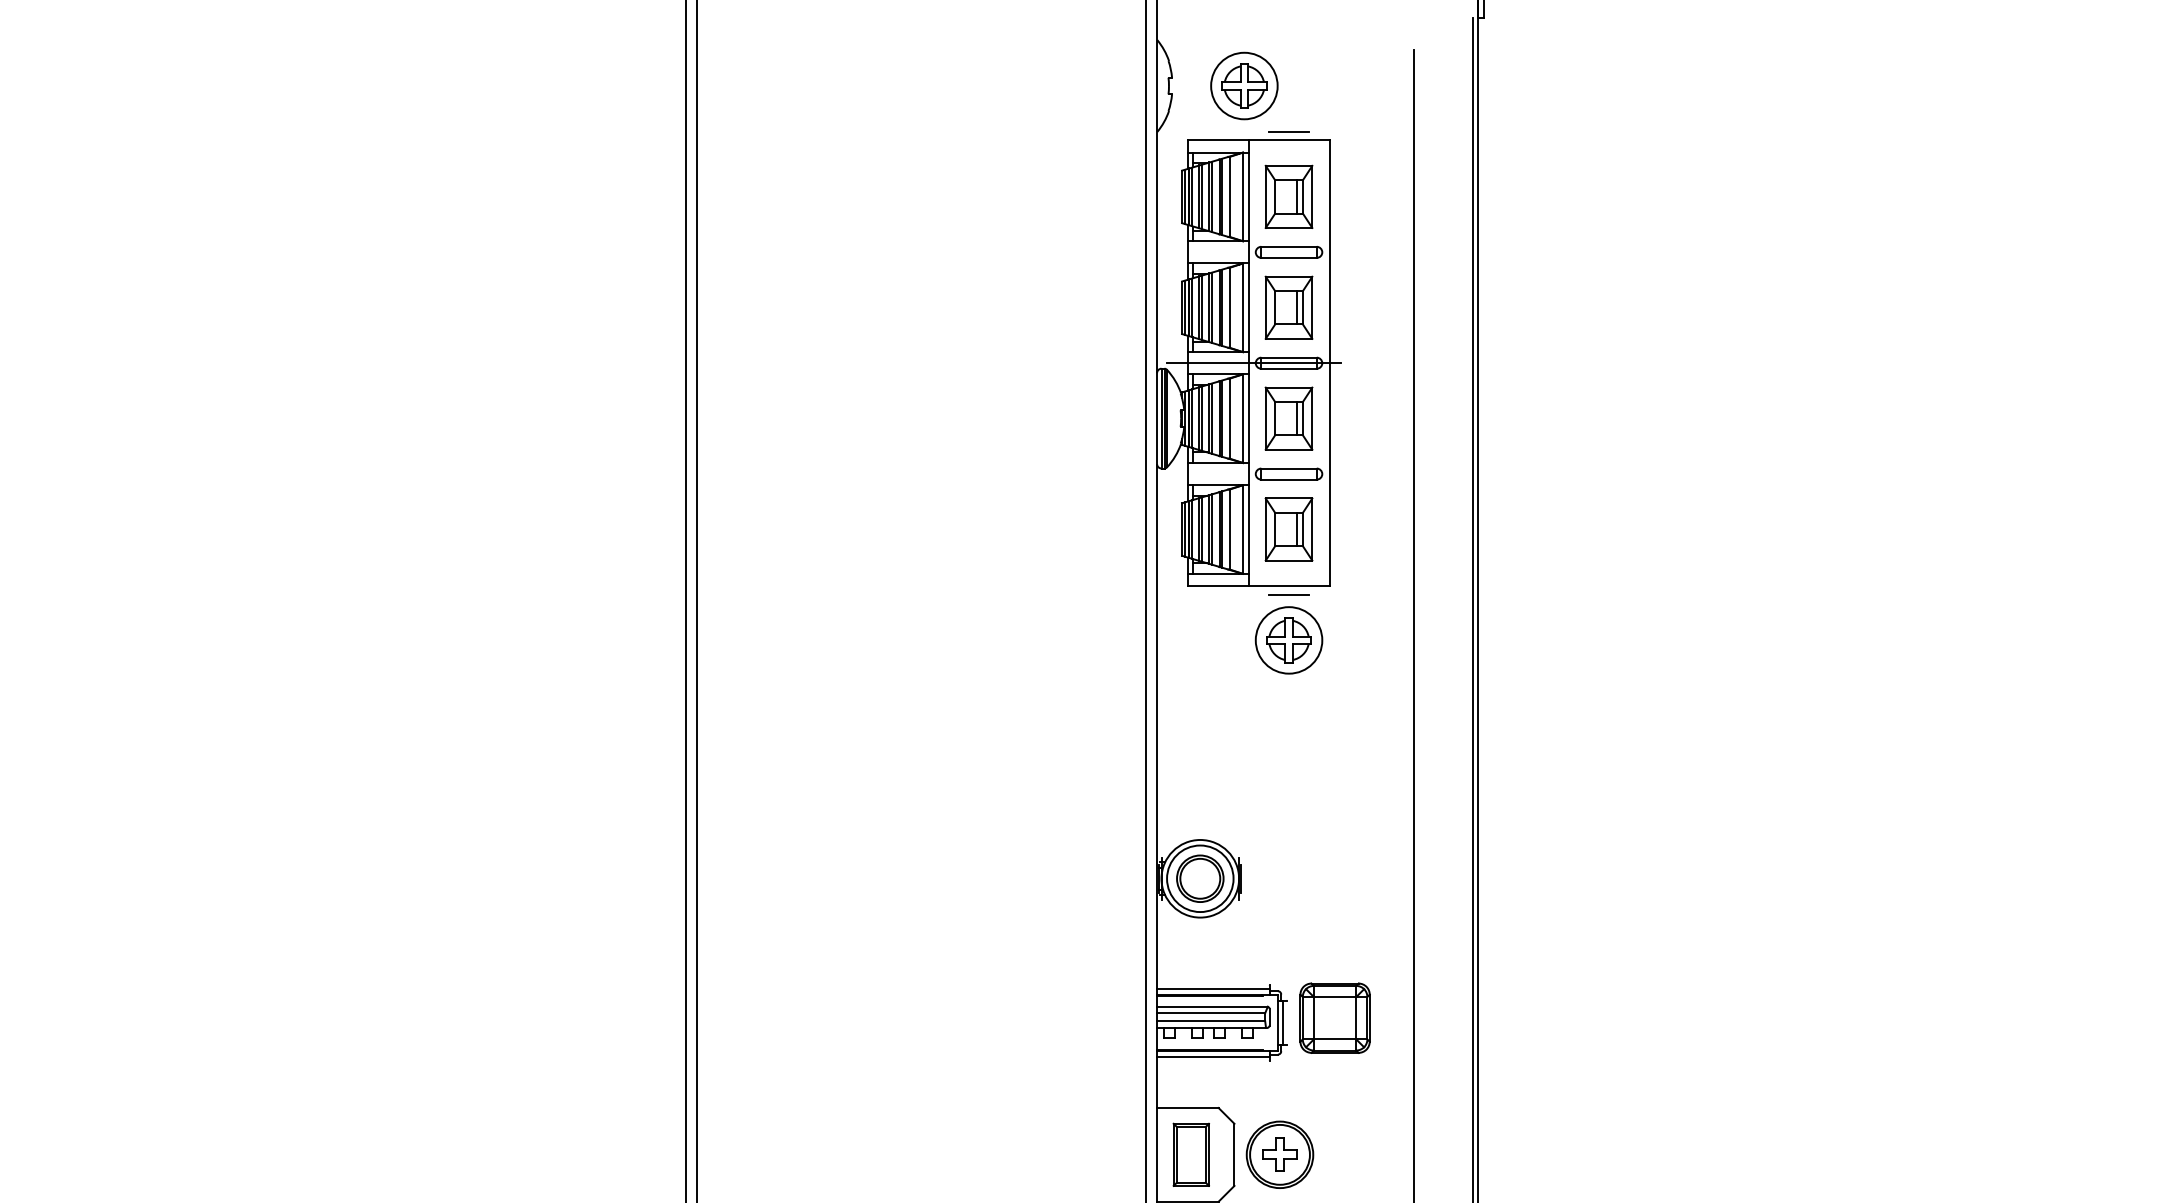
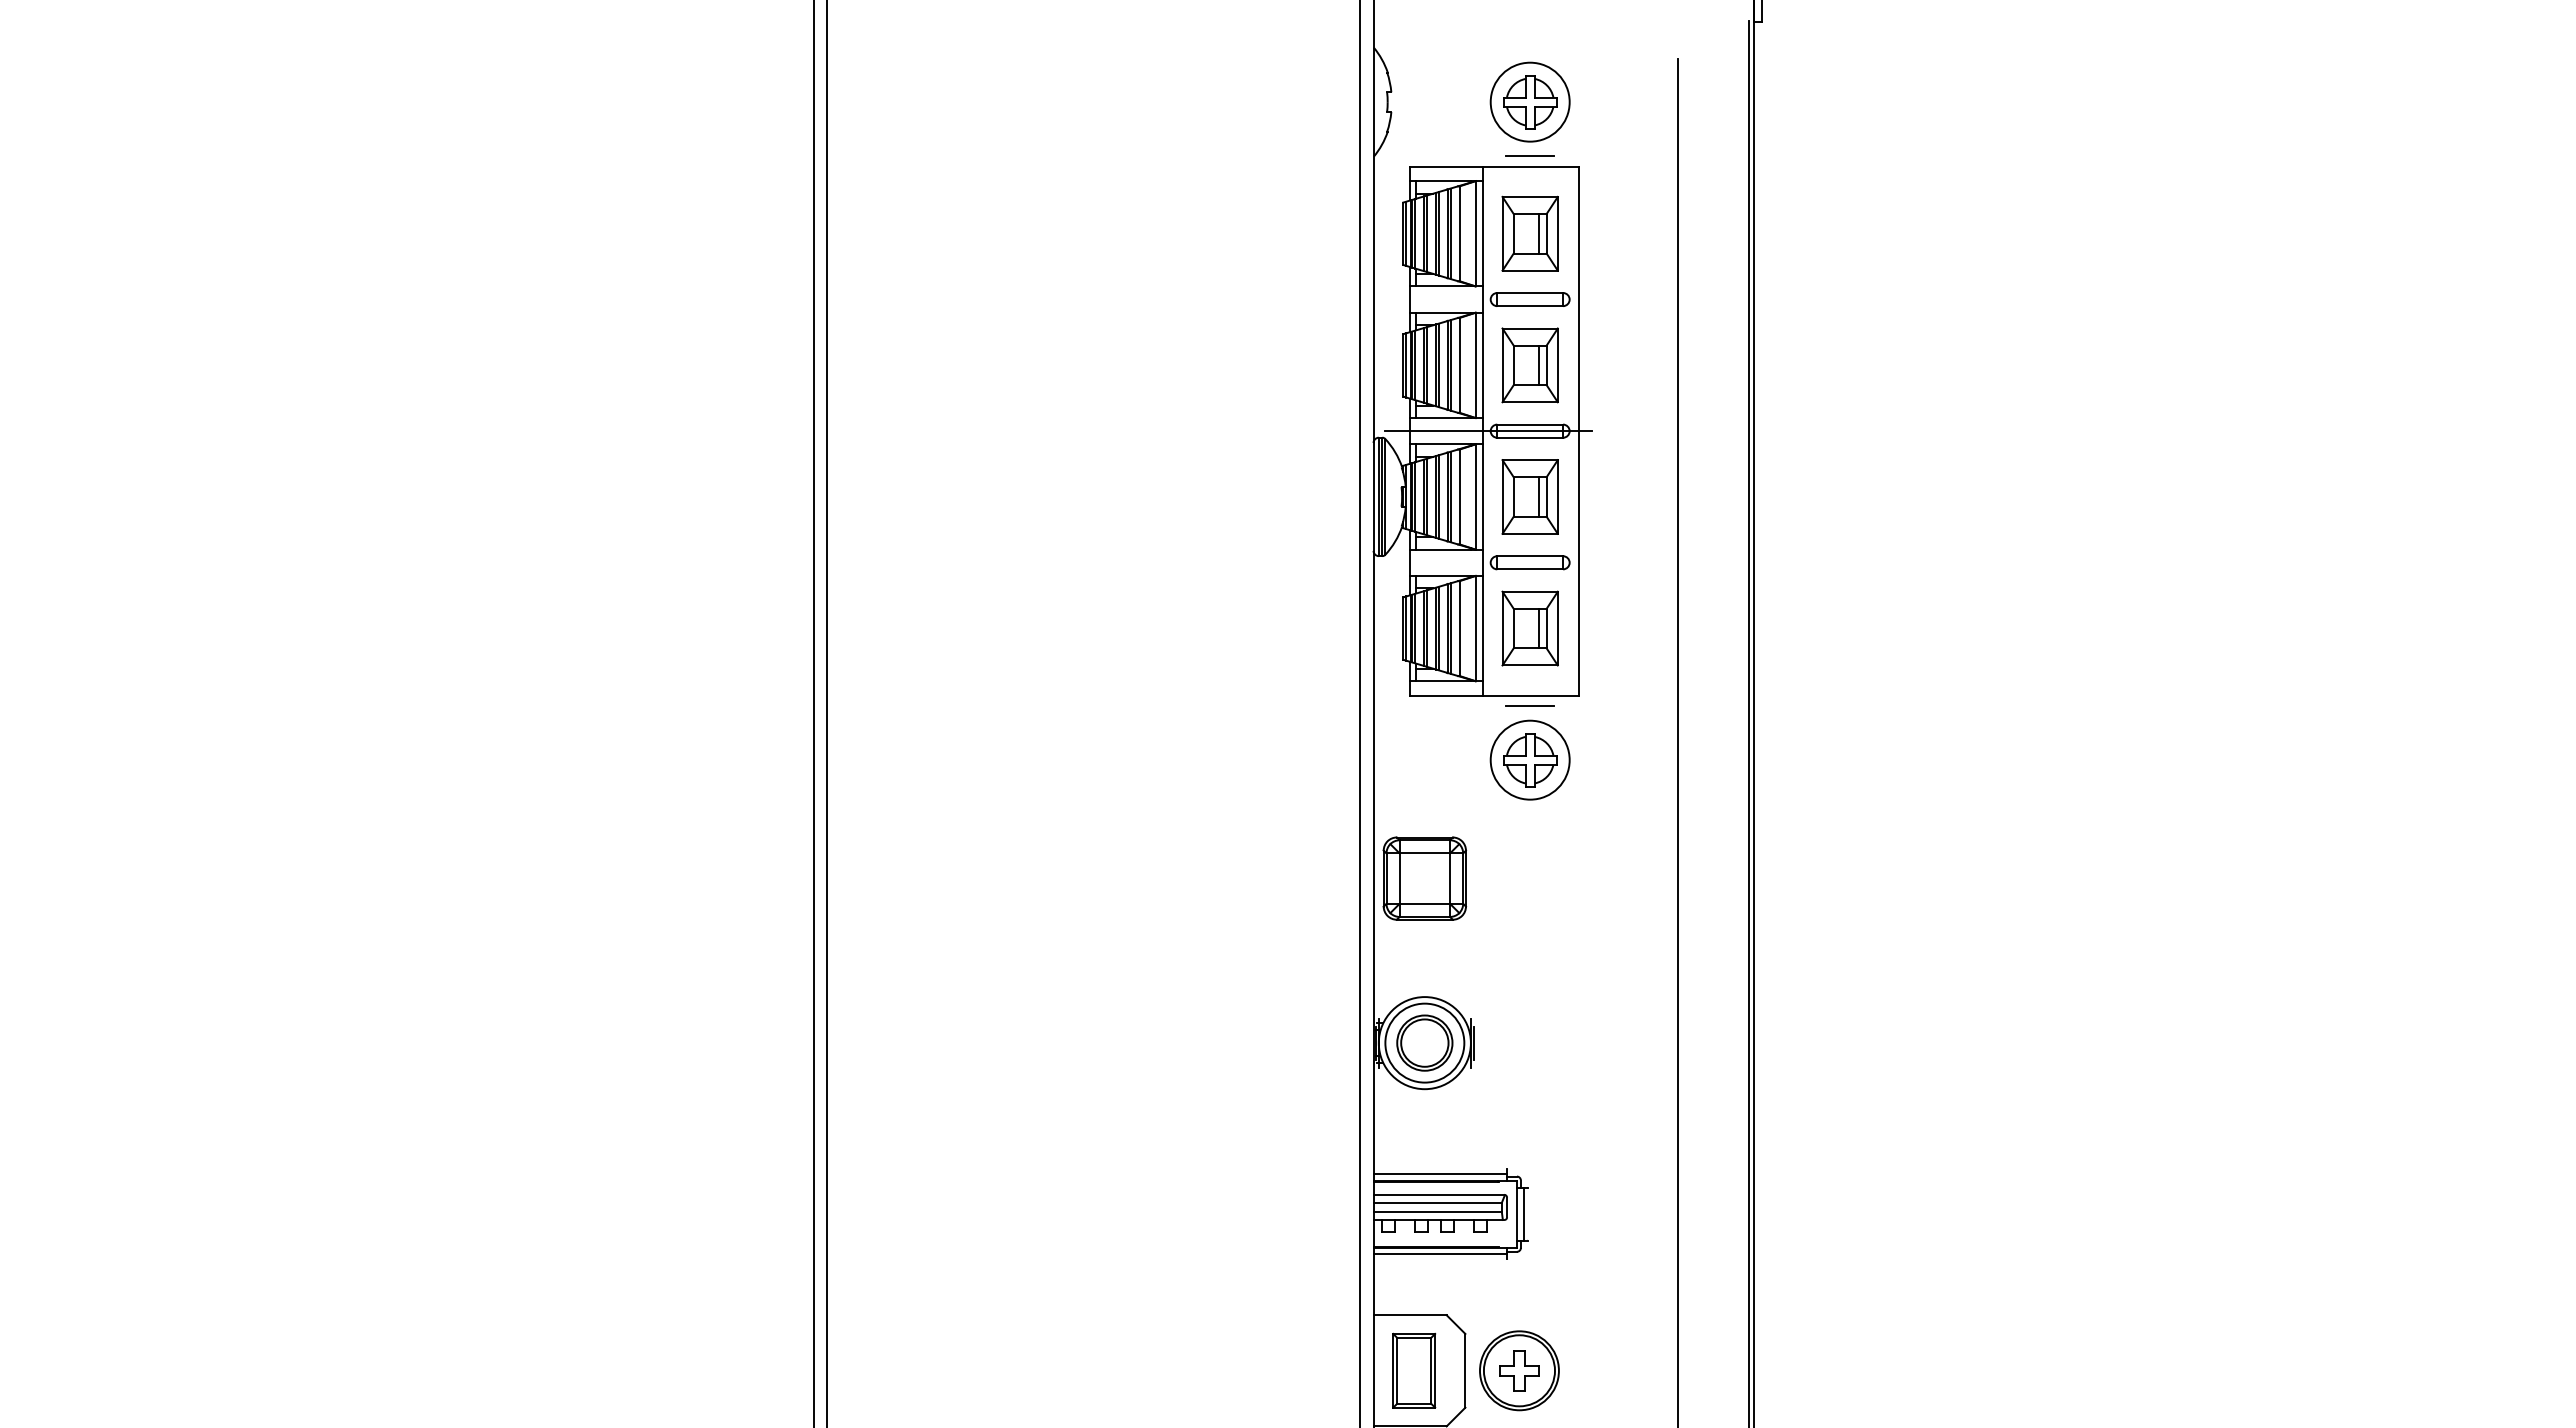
part: (1243, 85) -> (1529, 101), moved
part: (1334, 1018) -> (1424, 878), moved

